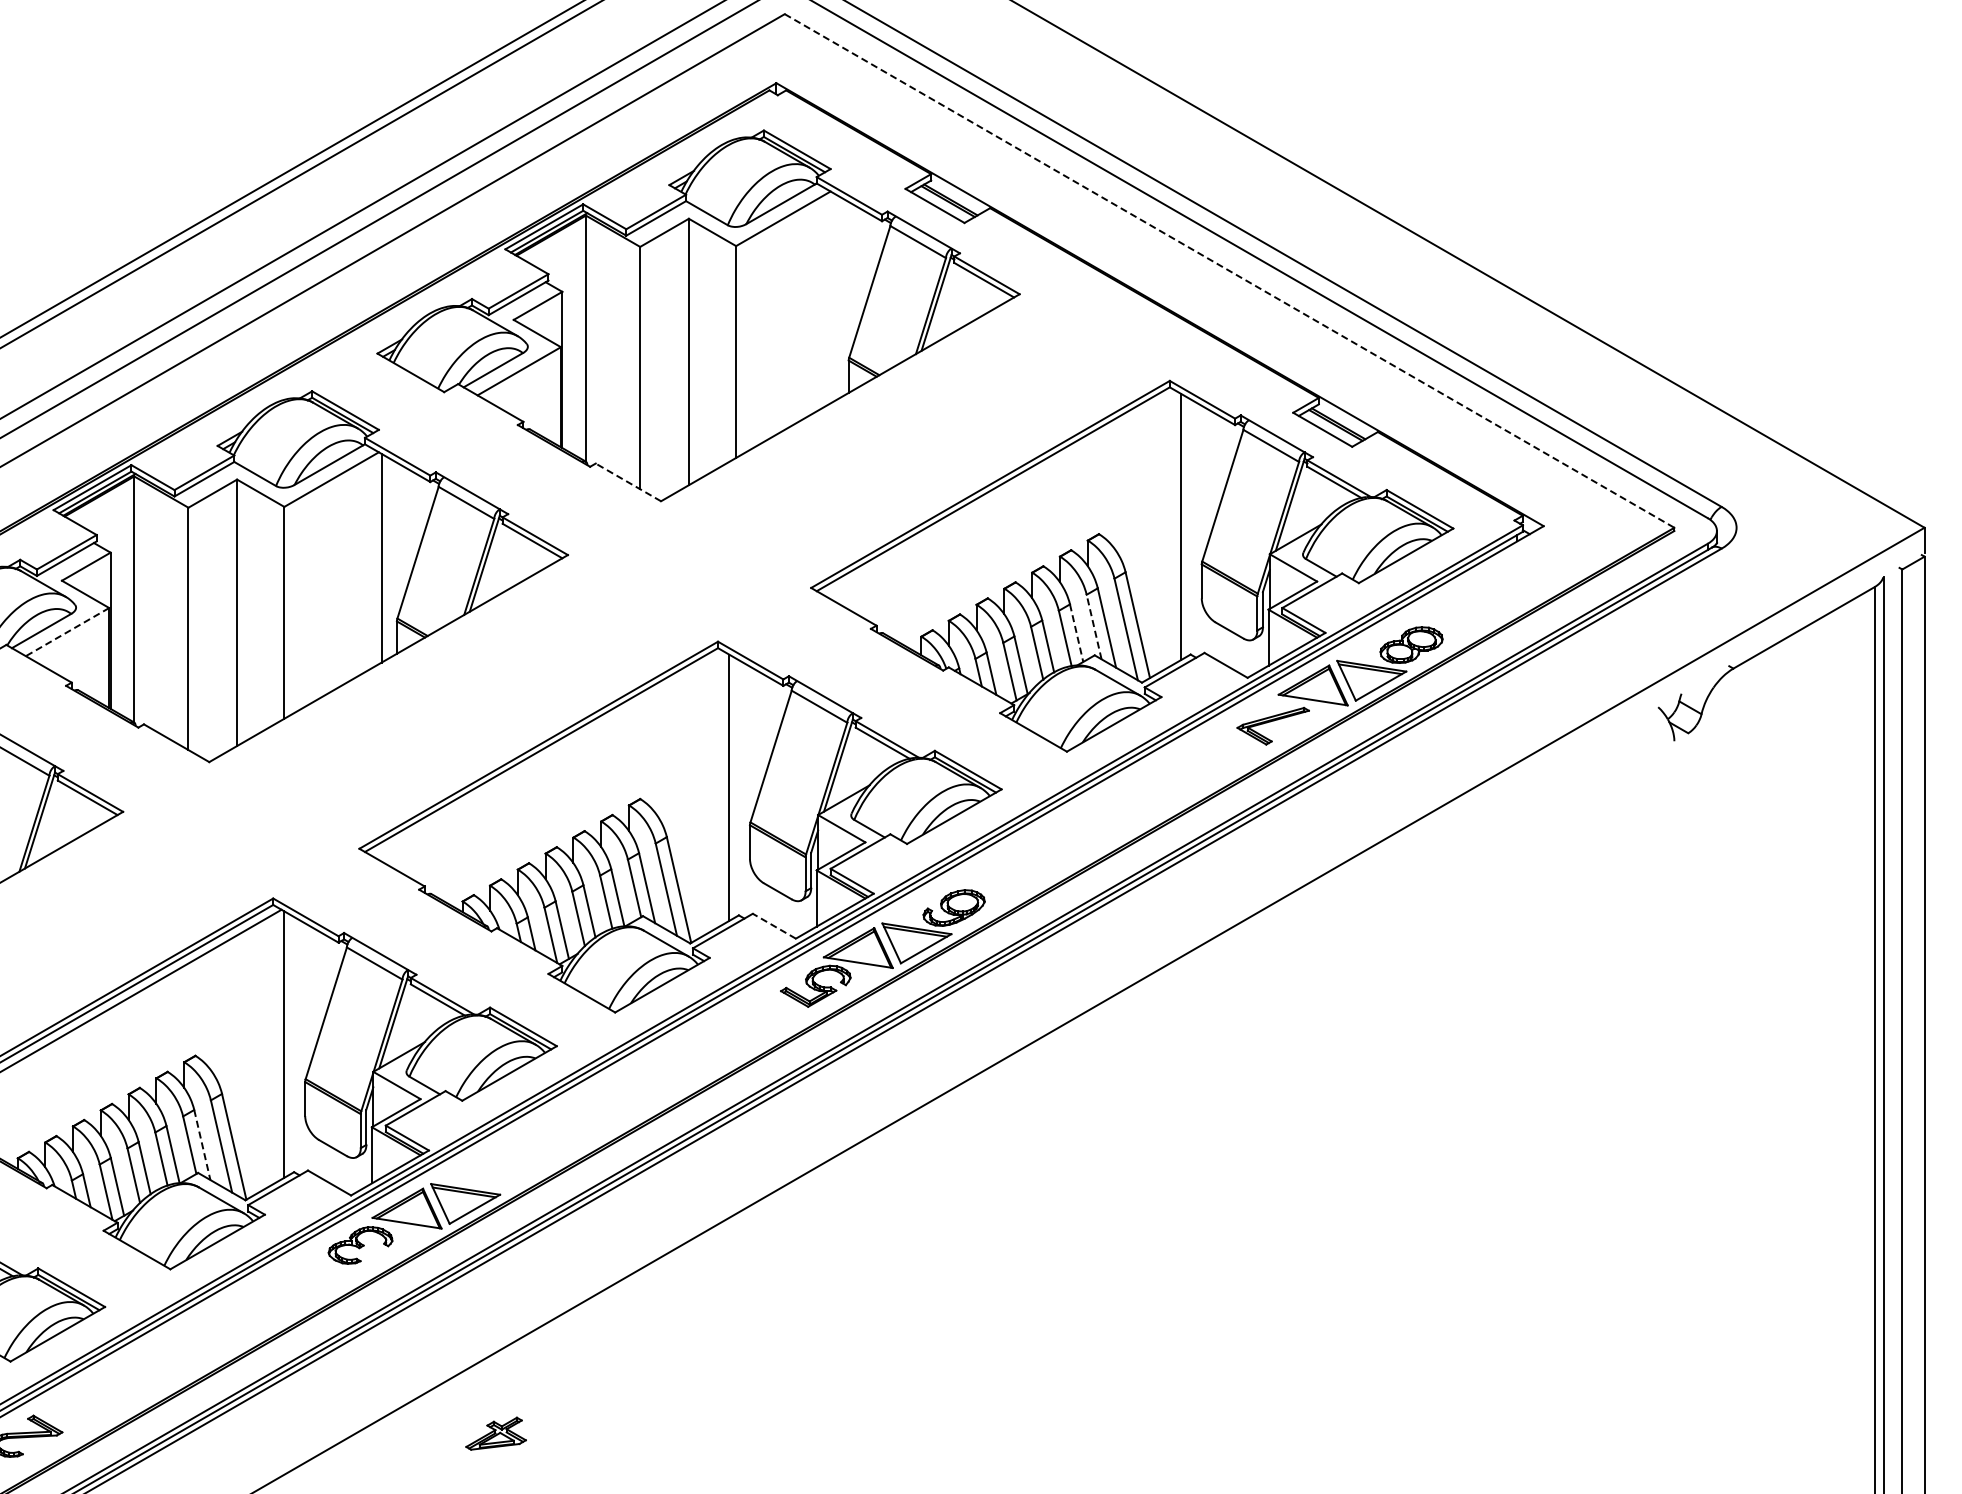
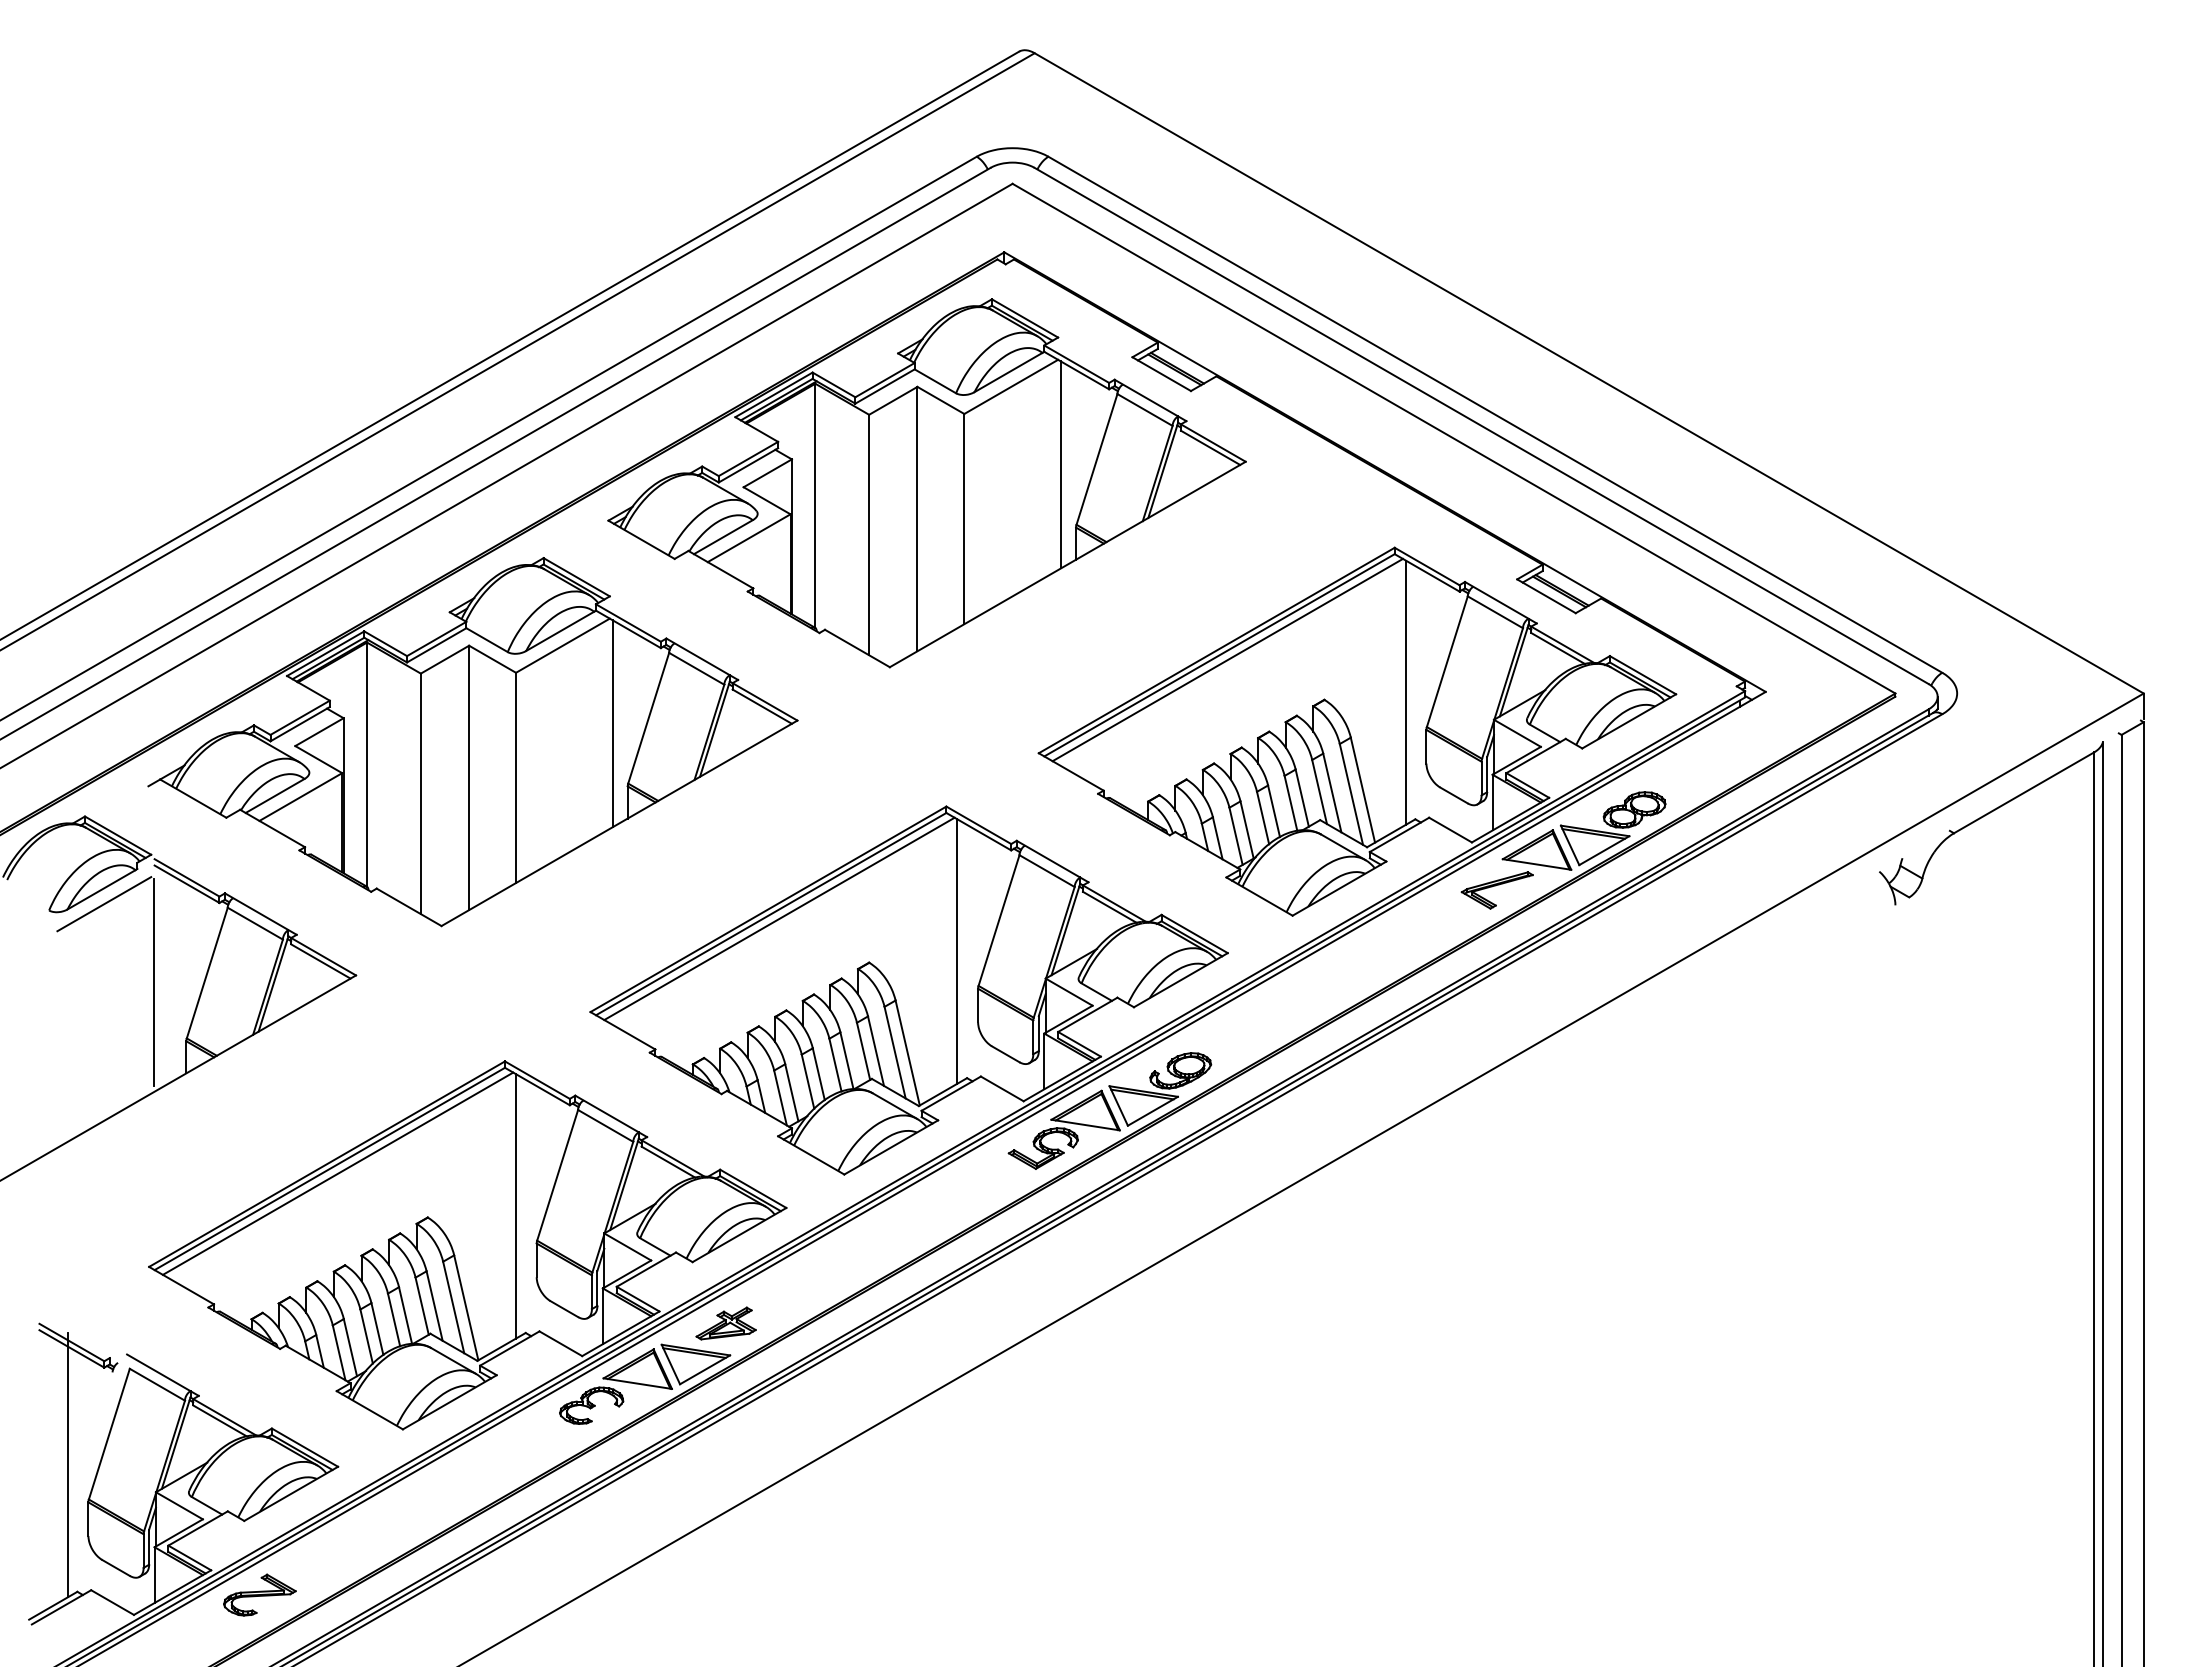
line: (1230, 270) -> (1454, 438), dashed -> solid
line: (833, 297) -> (1060, 464), added
line: (628, 482) -> (857, 648), dashed -> solid
line: (1001, 493) -> (1227, 659), added
line: (1094, 627) -> (1319, 792), dashed -> solid
line: (67, 632) -> (300, 797), dashed -> solid
line: (1076, 633) -> (1302, 798), dashed -> solid
line: (549, 754) -> (779, 918), added
line: (774, 925) -> (1002, 1088), dashed -> solid
line: (202, 1145) -> (434, 1306), dashed -> solid
part: (495, 1433) -> (725, 1323), moved

